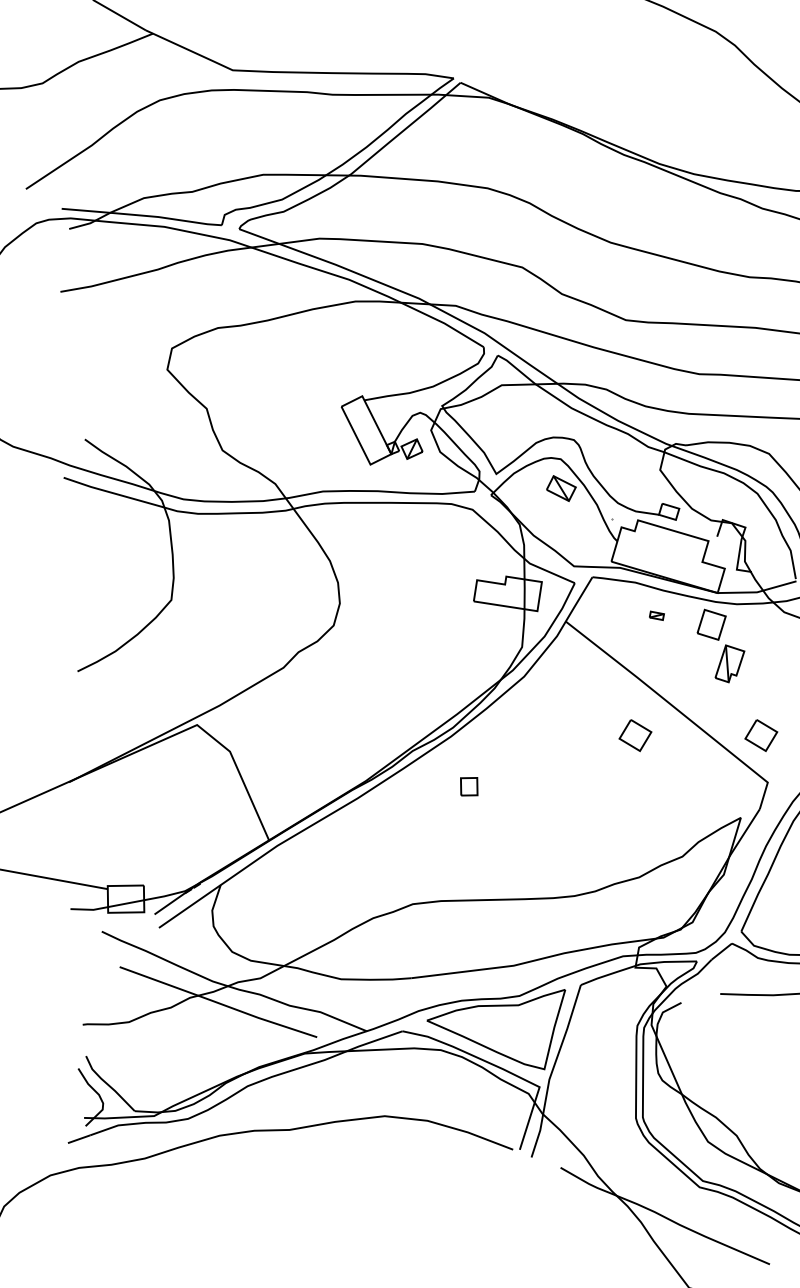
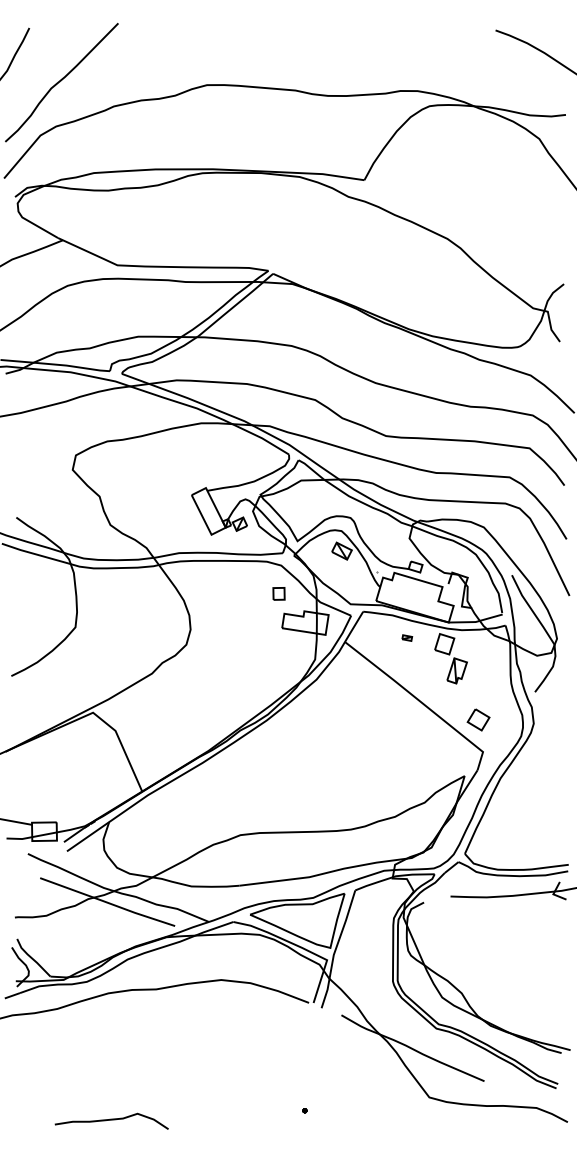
part: (635, 734) -> (392, 719), removed
part: (468, 786) -> (278, 593), moved

